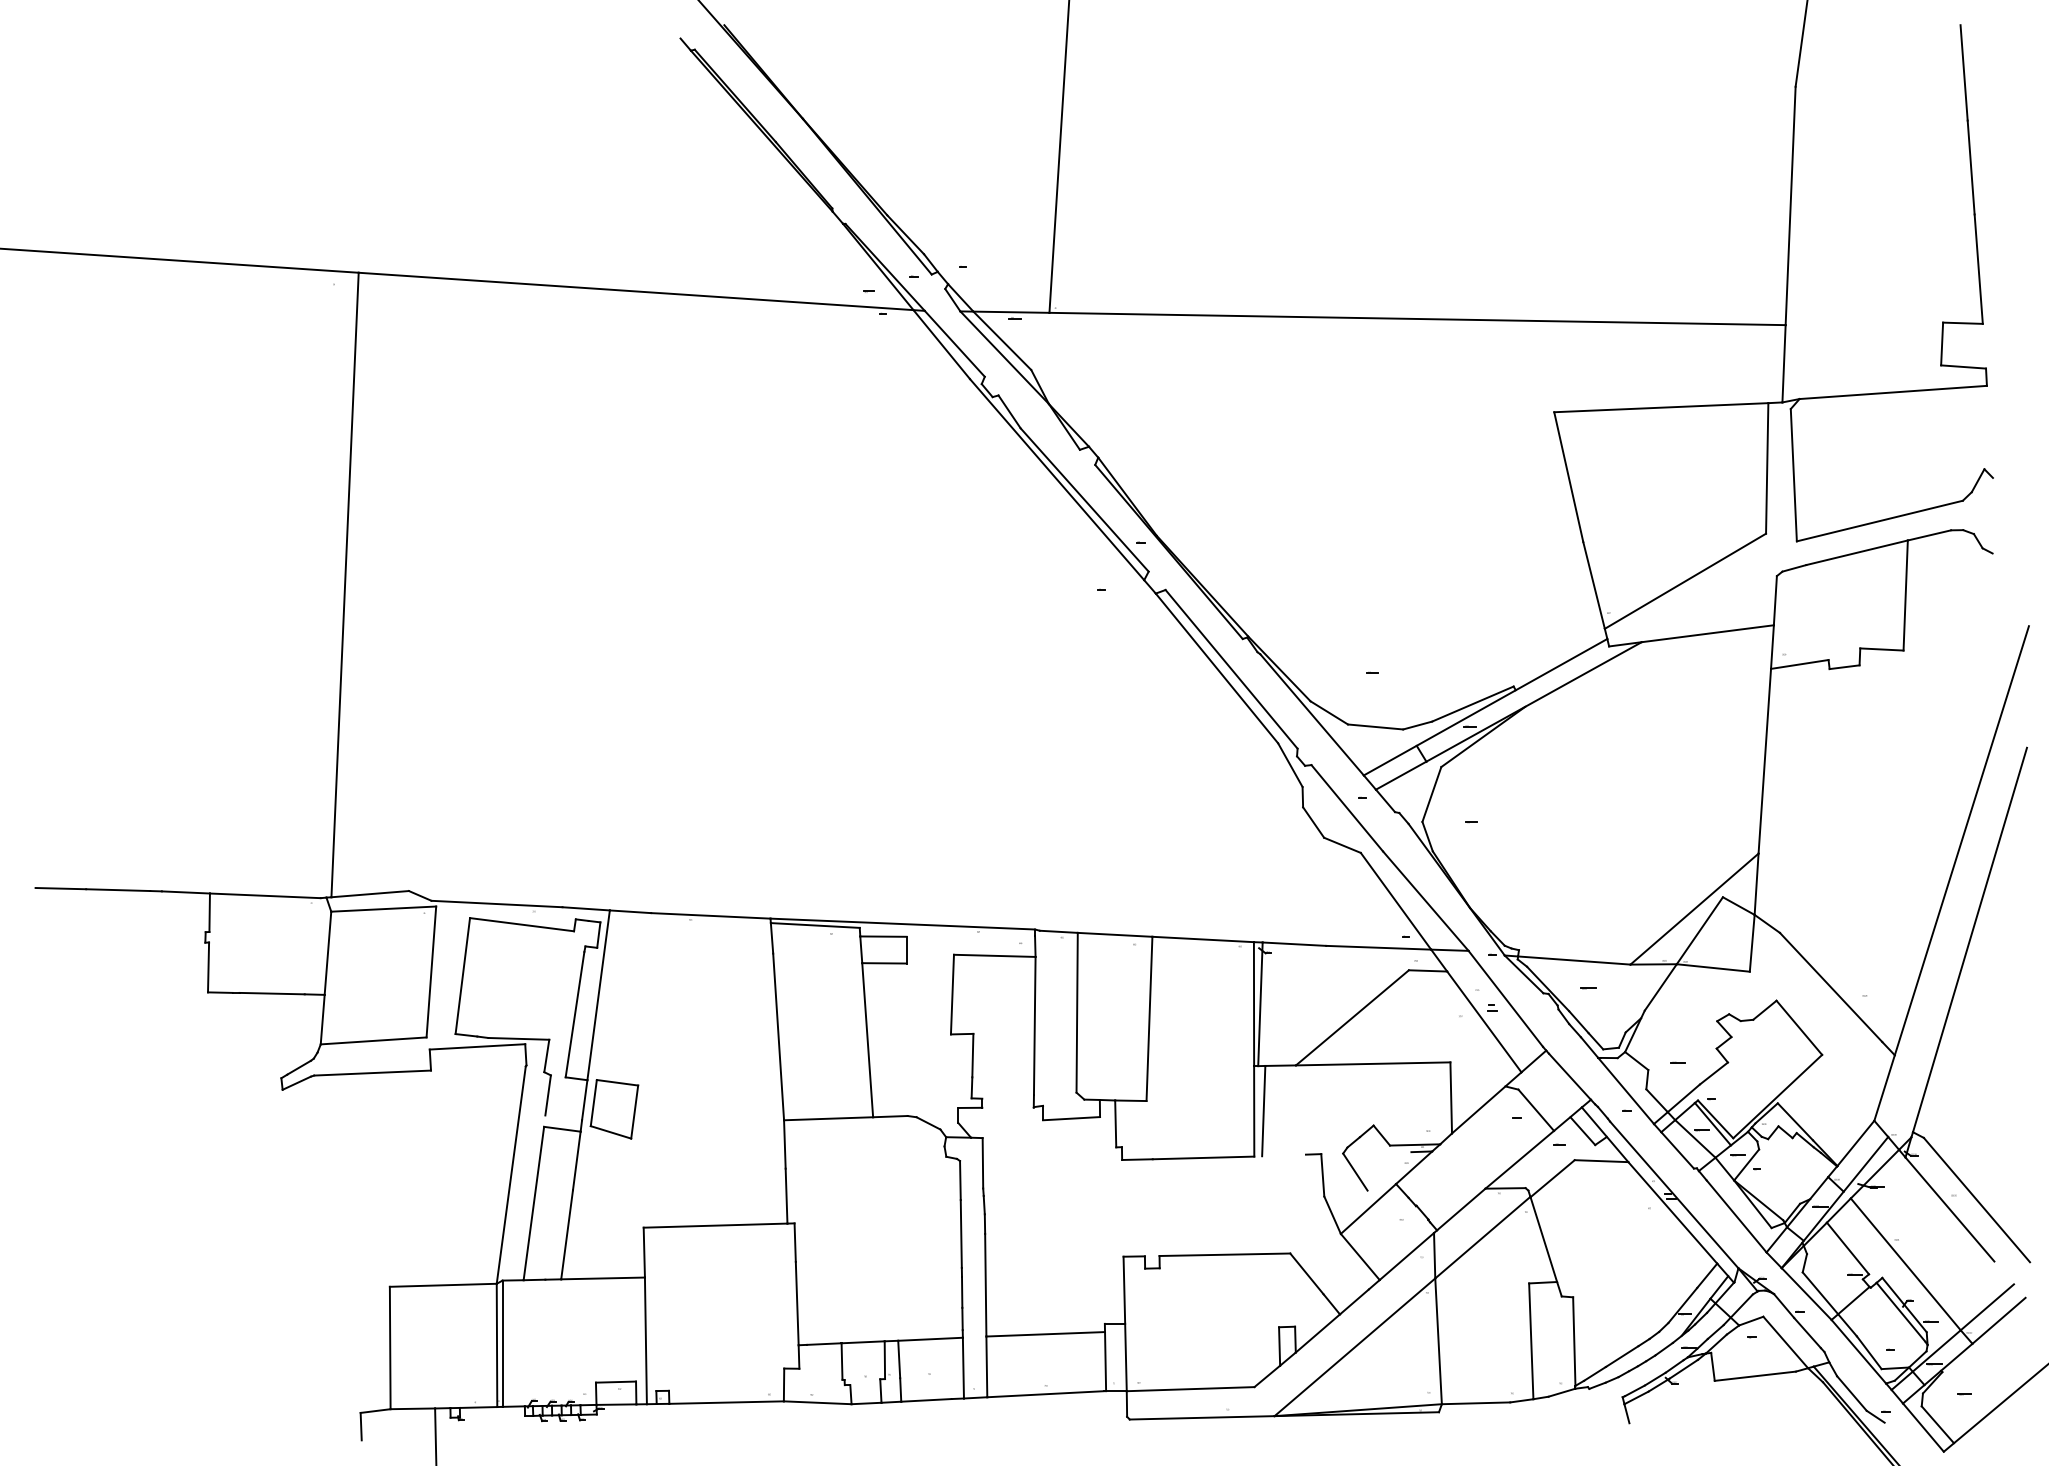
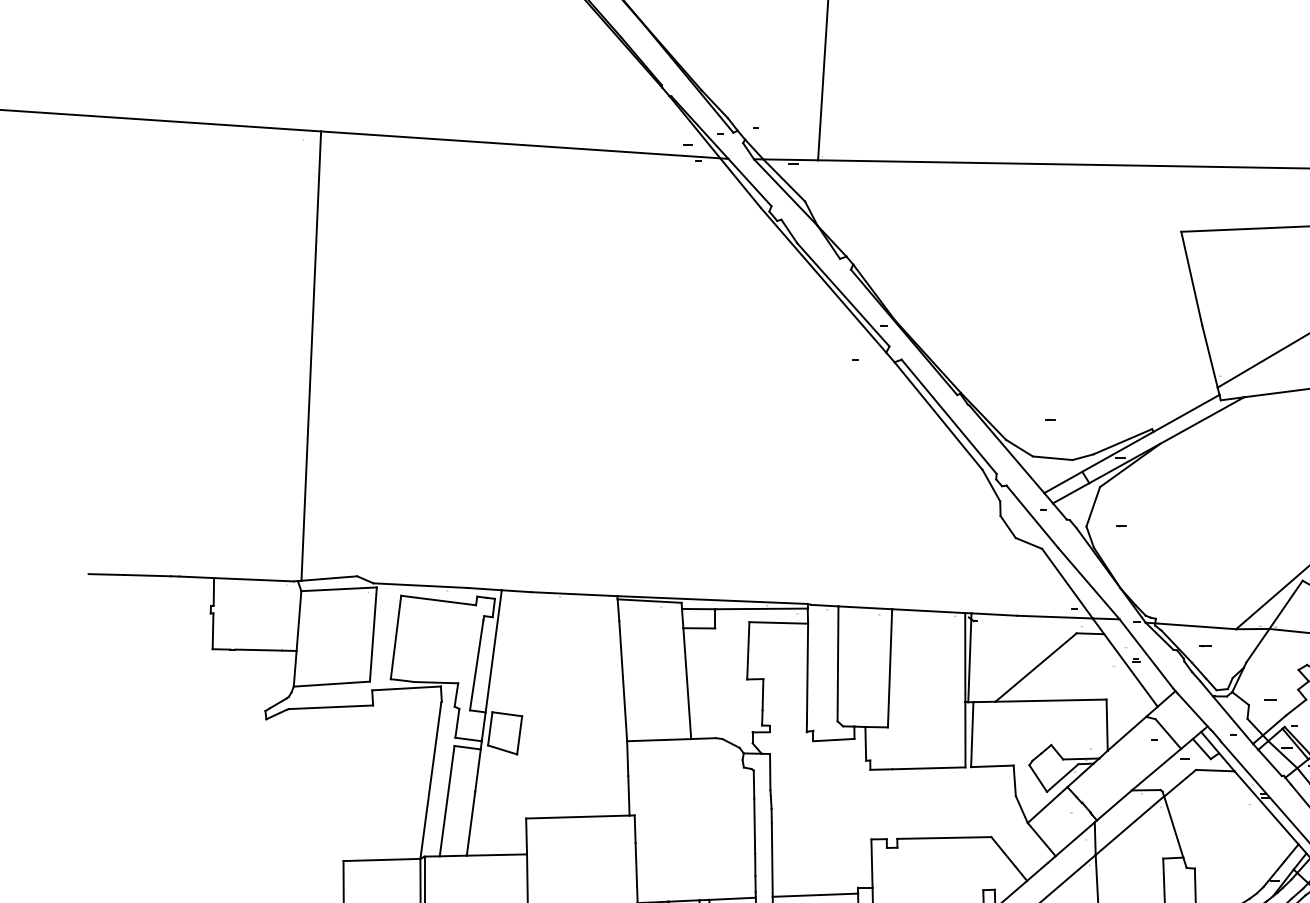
line: (970, 935) -> (761, 608), added
line: (563, 1117) -> (468, 739), added
line: (1283, 1155) -> (986, 766), added
line: (1389, 1171) -> (1062, 778), added

